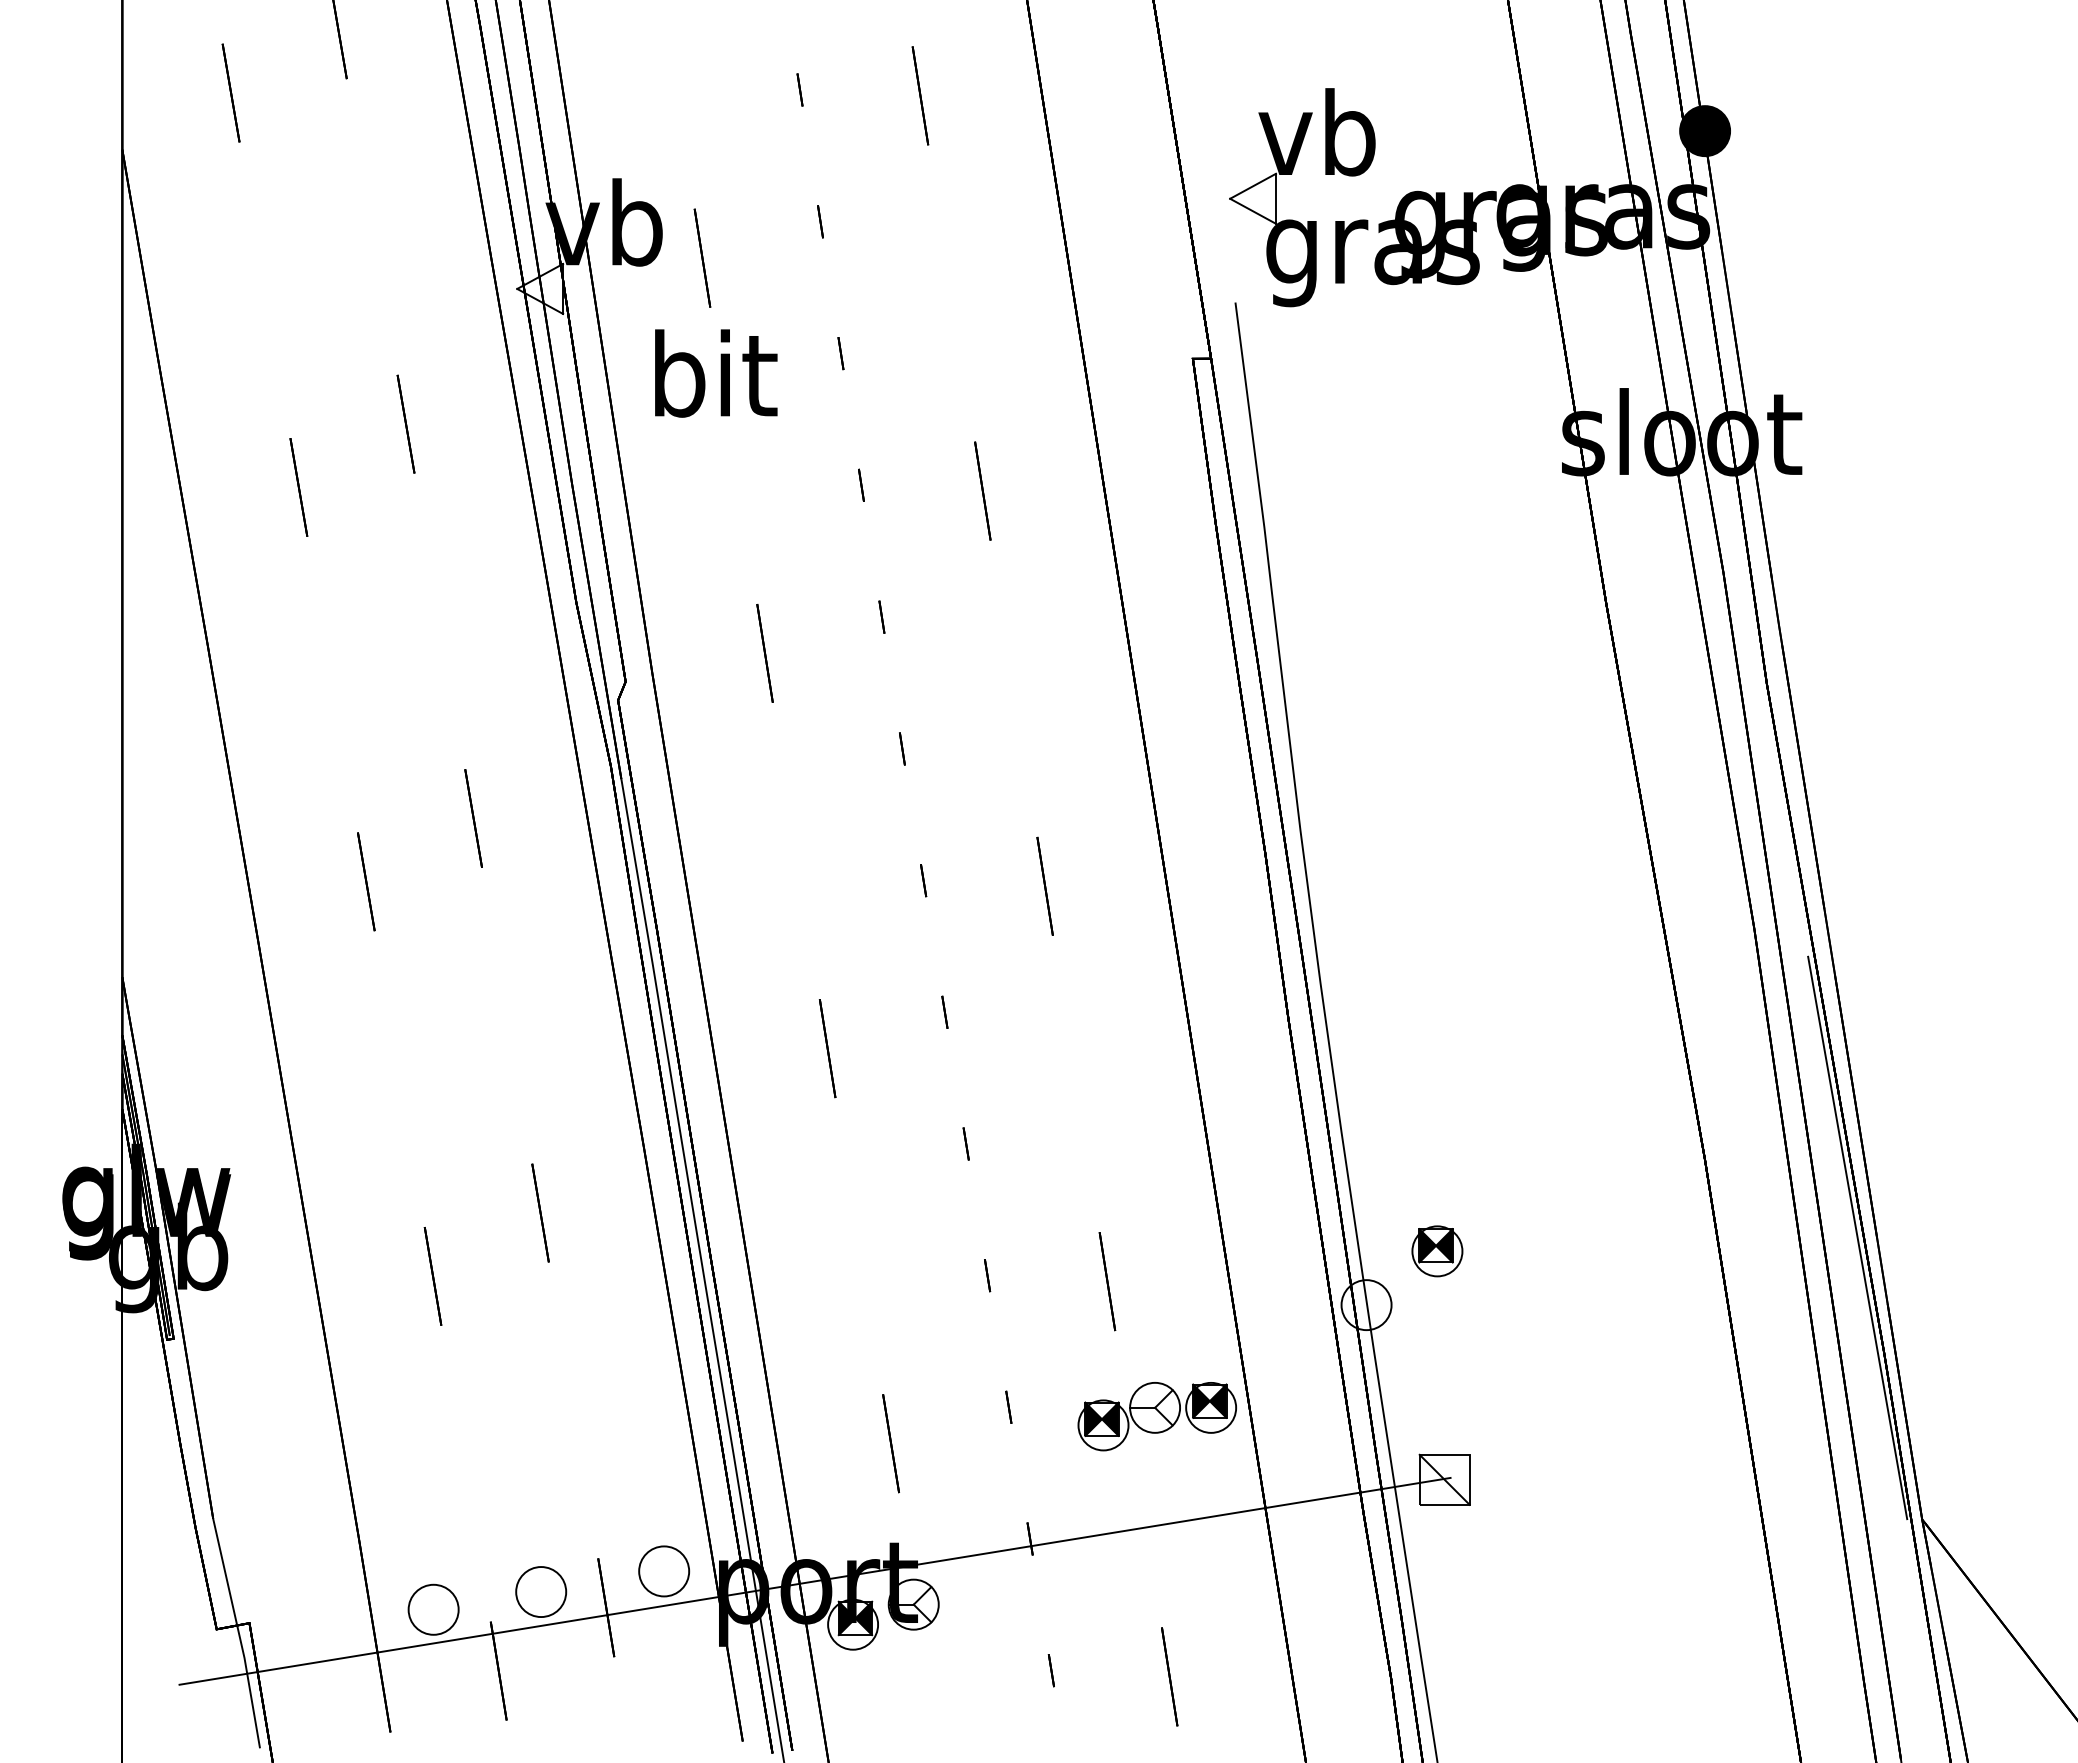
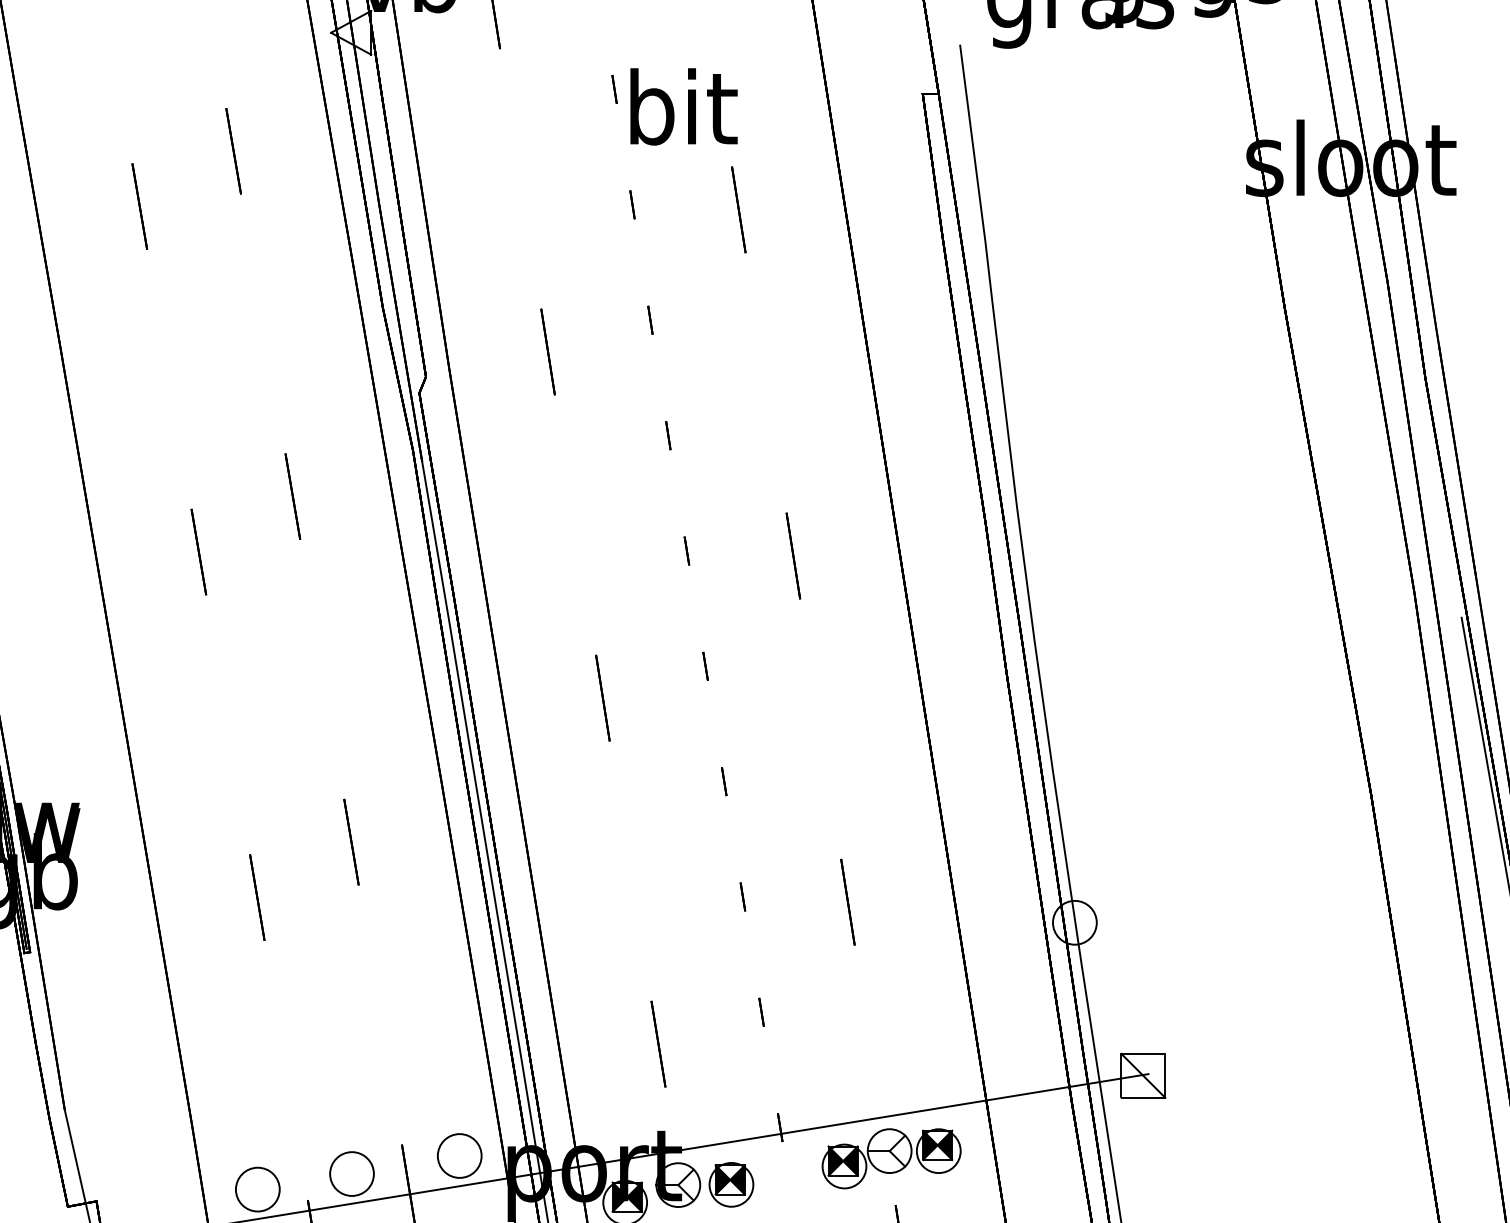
text: (716, 373) -> (684, 106), moved
part: (1437, 1251) -> (731, 1184), moved
part: (1156, 1416) -> (890, 1158), moved

